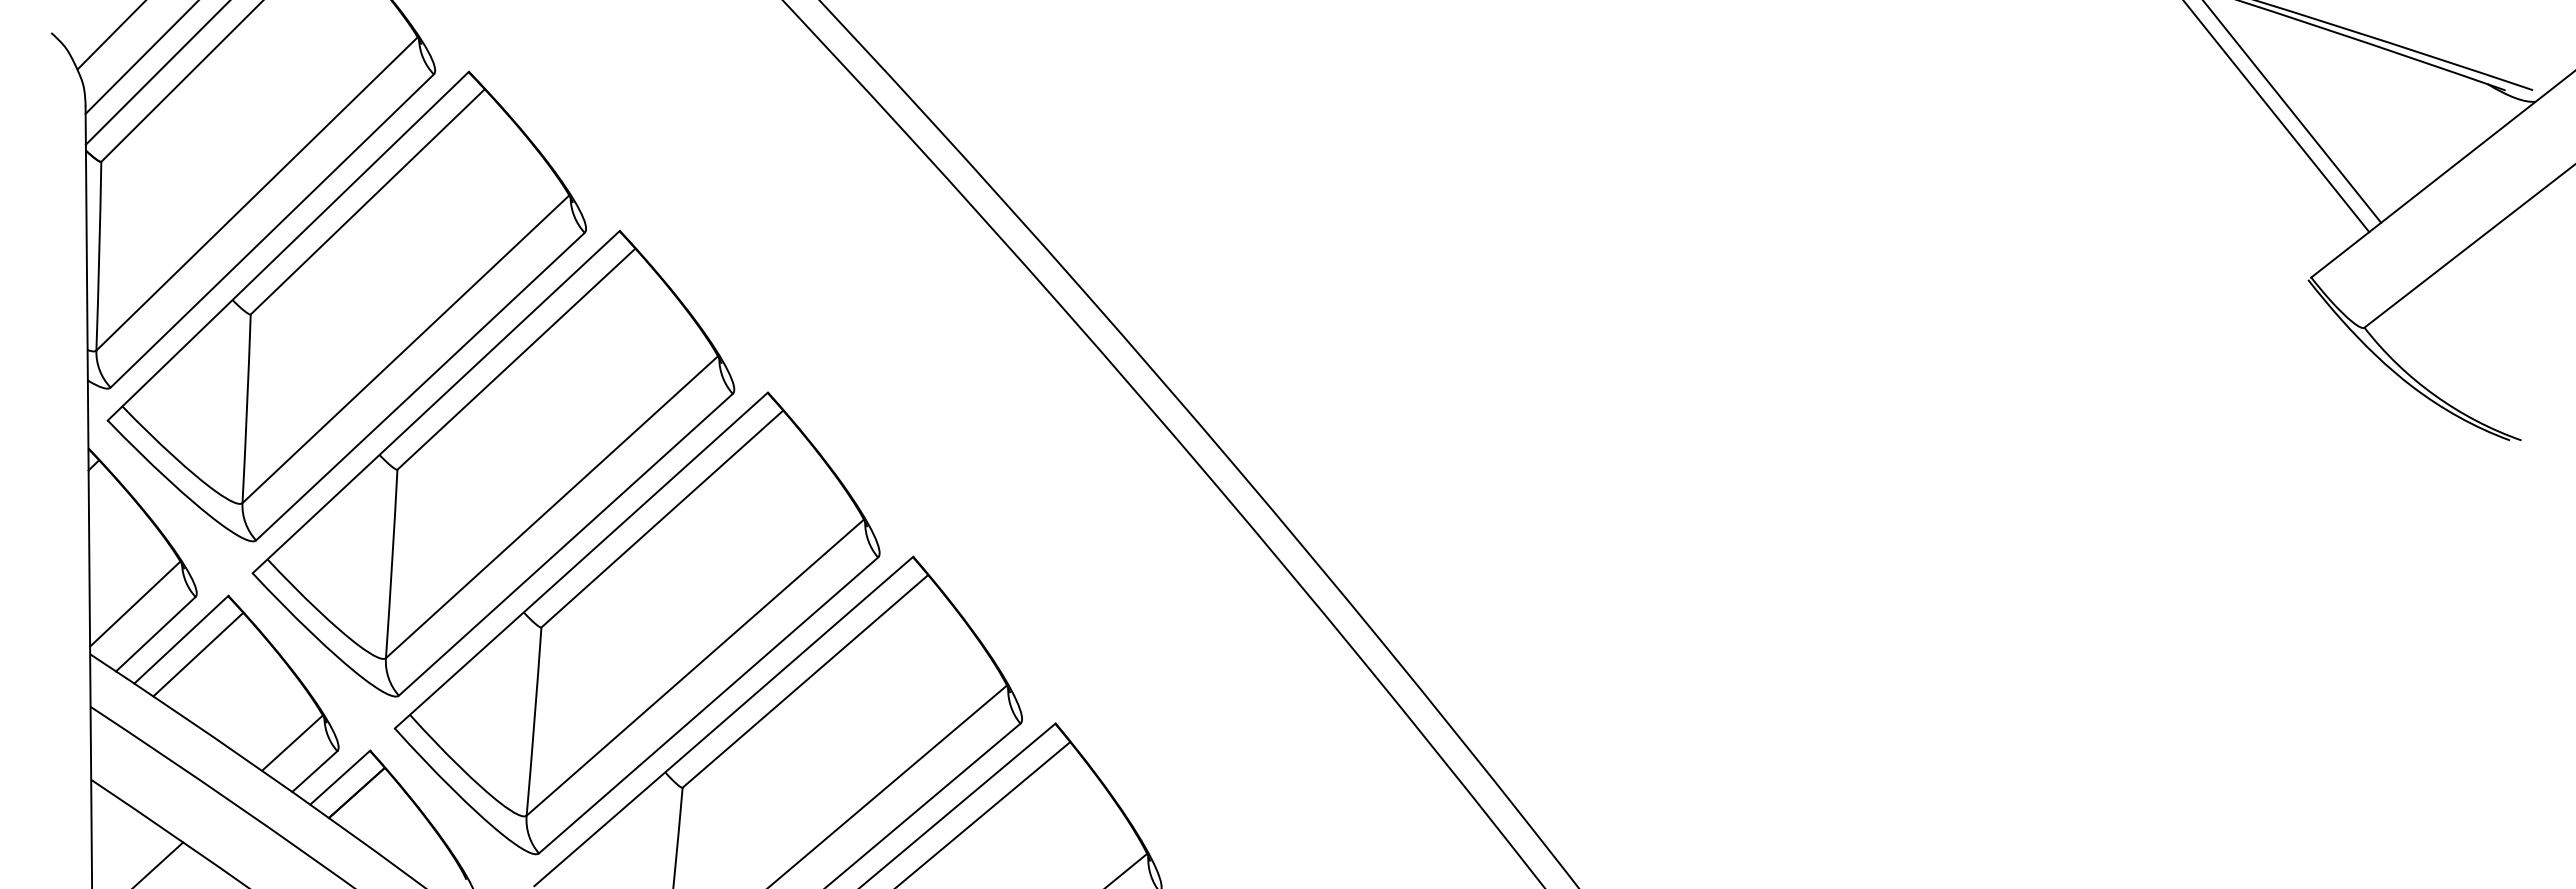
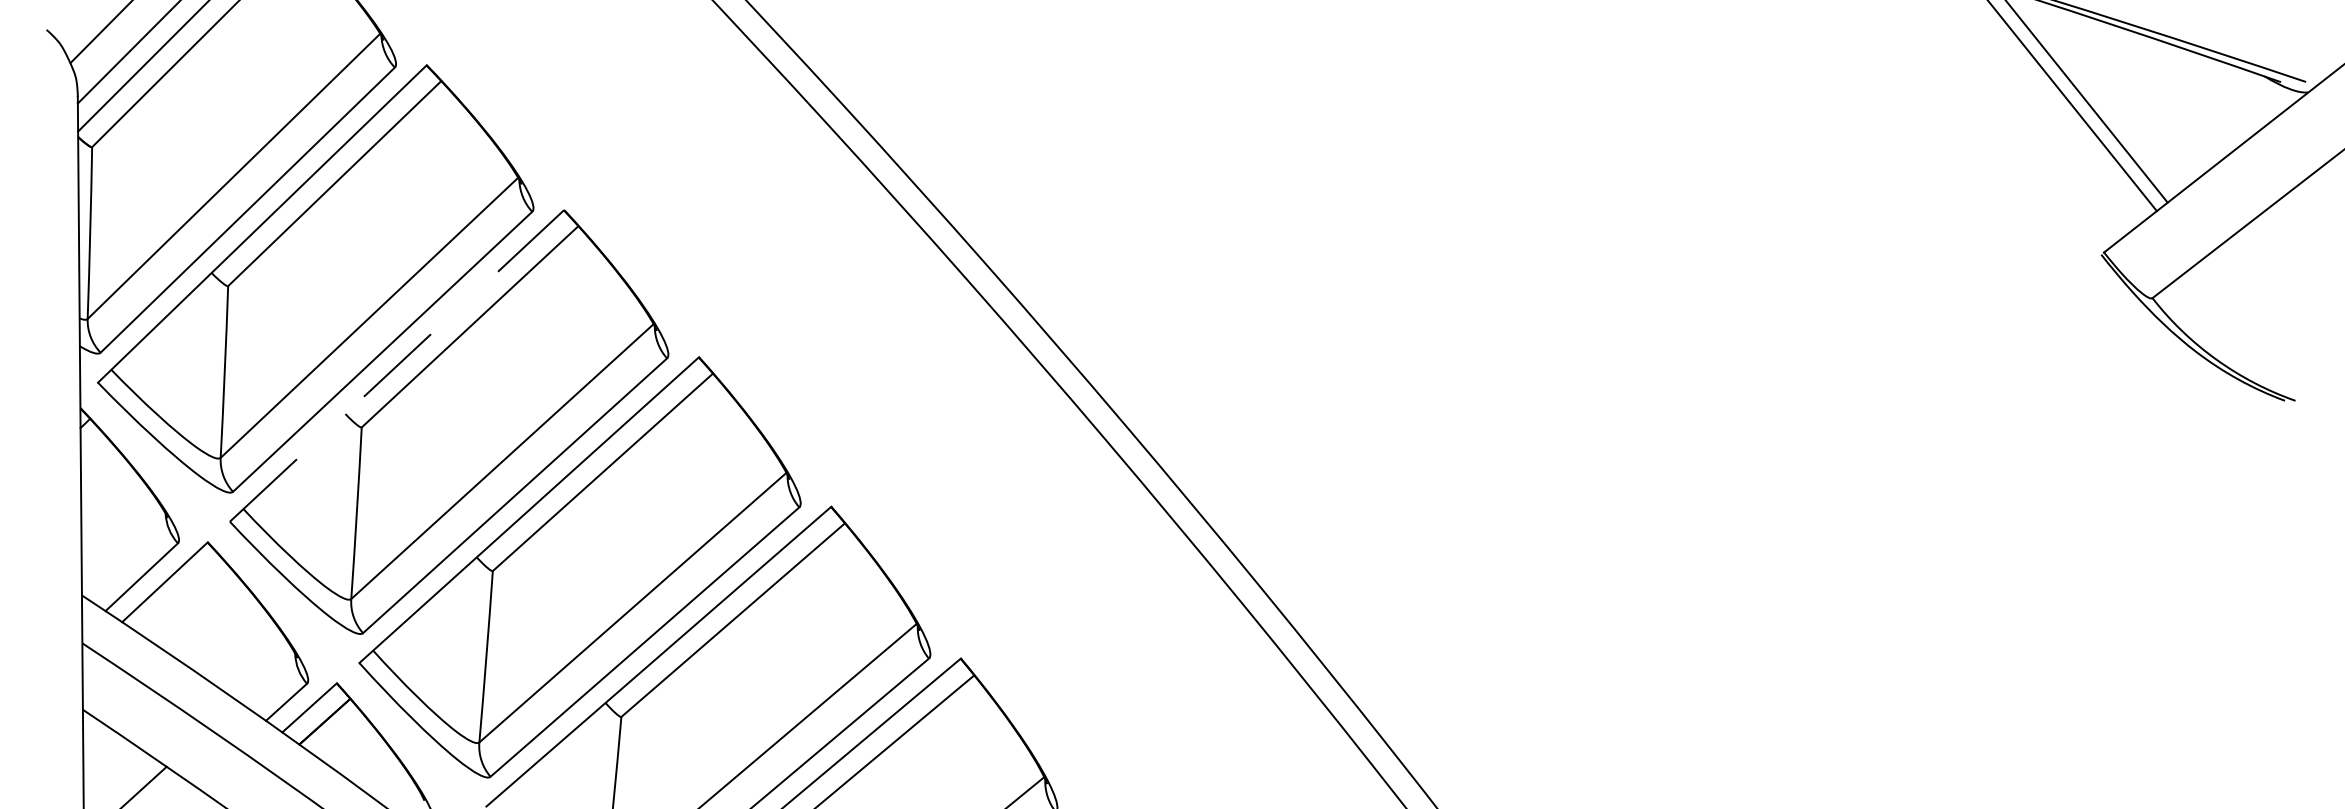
line: (436, 401) -> (397, 365), solid -> dashed
line: (135, 603) -> (123, 549), removed
line: (198, 654) -> (180, 595), removed
line: (292, 742) -> (266, 675), removed

